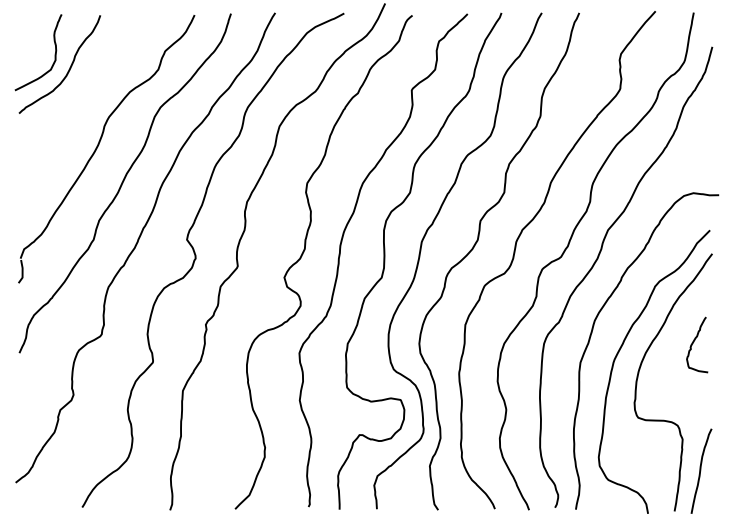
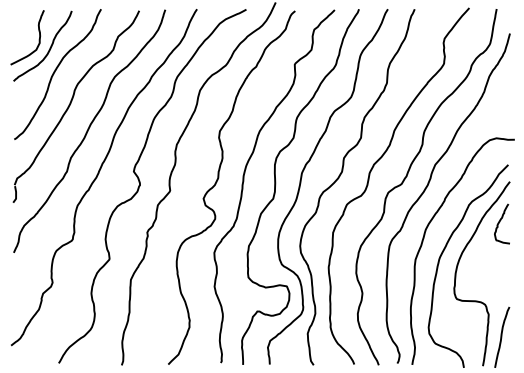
curve: (77, 101) -> (55, 72), added
curve: (694, 342) -> (500, 222), moved

